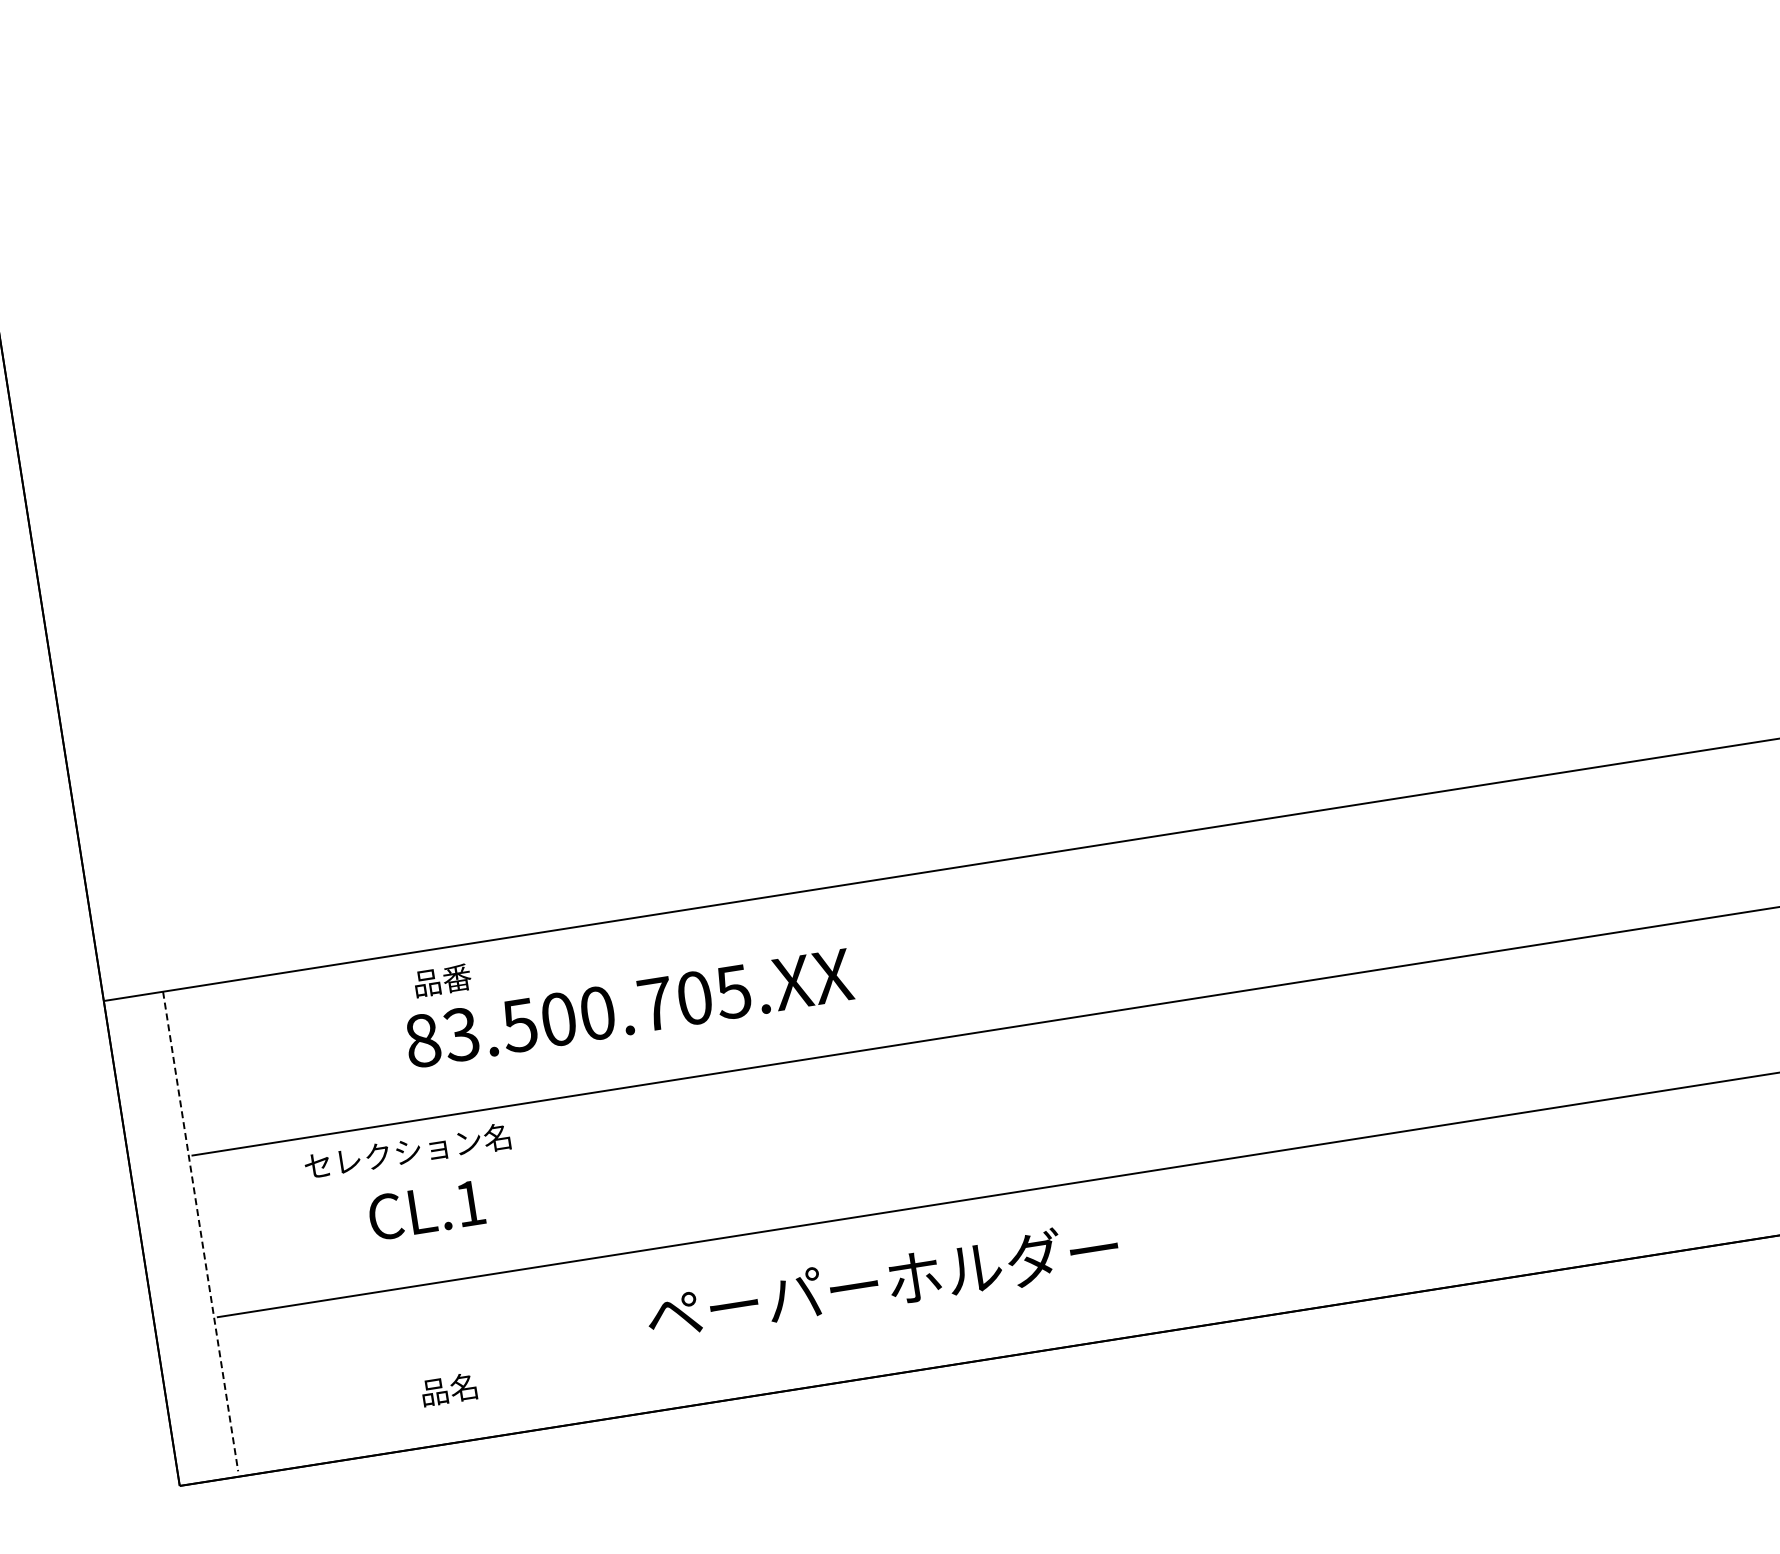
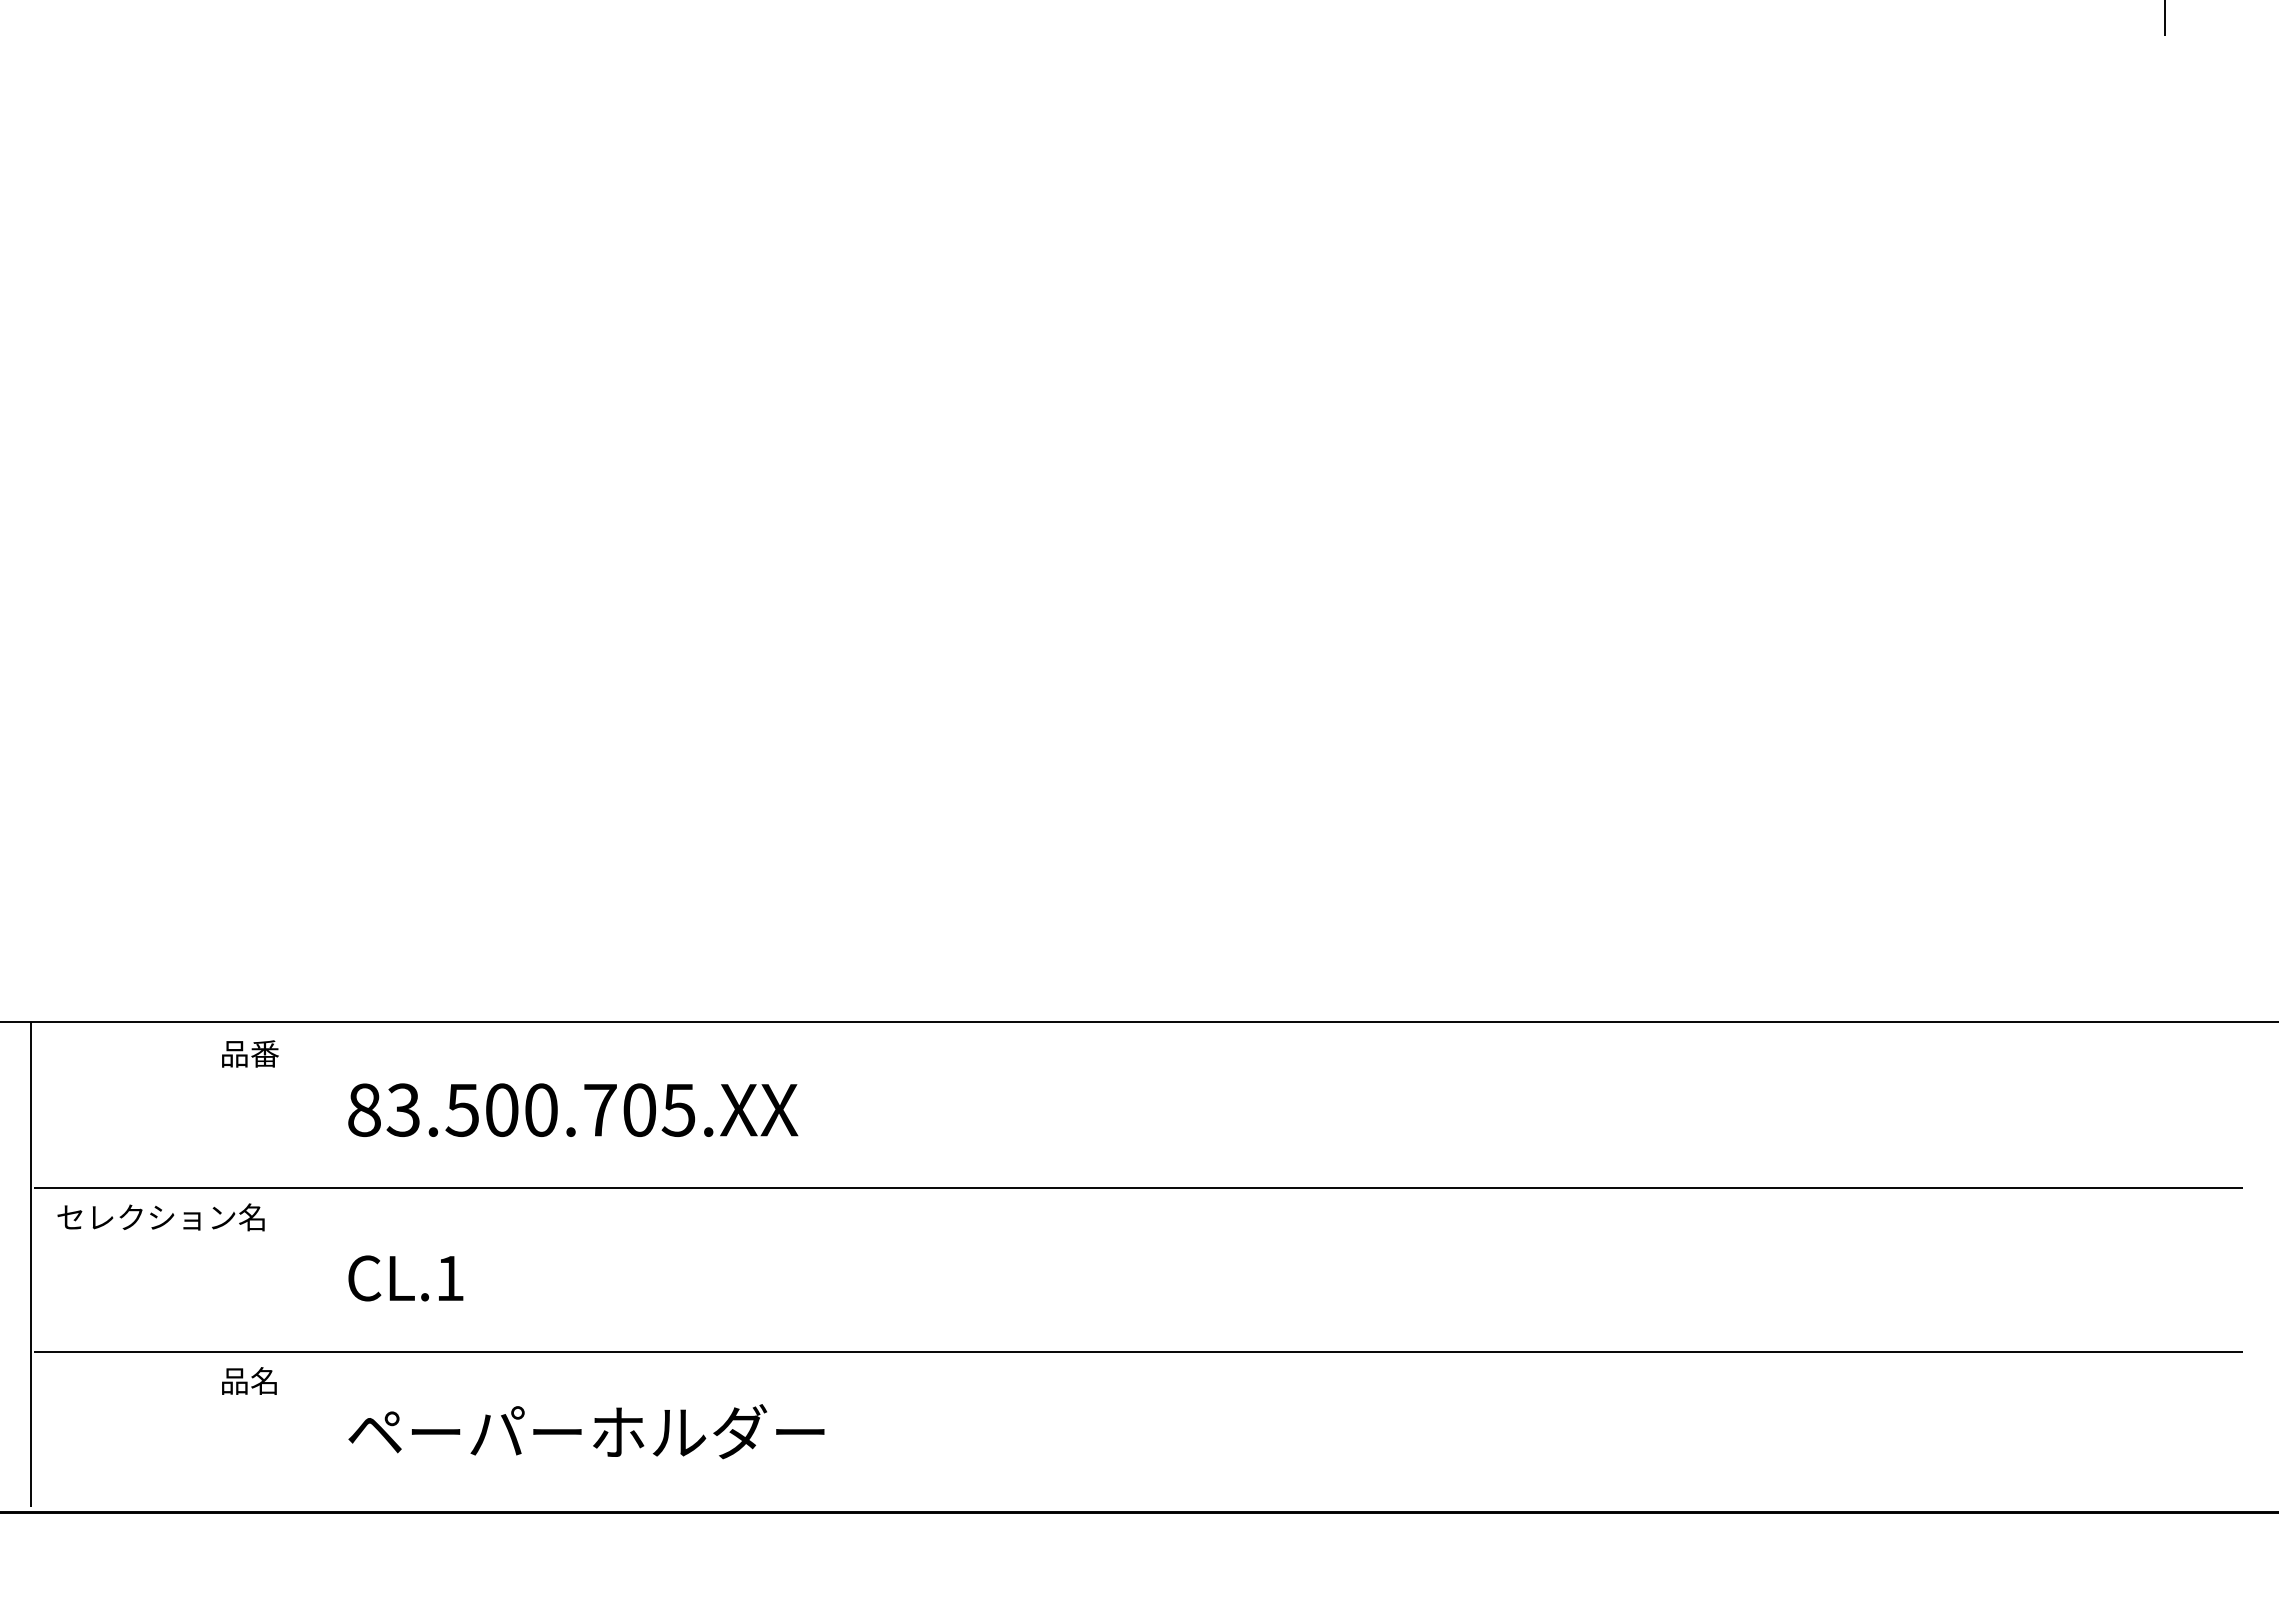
text: (442, 980) -> (250, 1053), moved
text: (629, 1007) -> (573, 1109), moved
text: (406, 1151) -> (160, 1217), moved
text: (426, 1210) -> (405, 1278), moved
line: (200, 1231) -> (31, 1264), dashed -> solid
text: (882, 1281) -> (586, 1431), moved
text: (449, 1389) -> (249, 1380), moved

